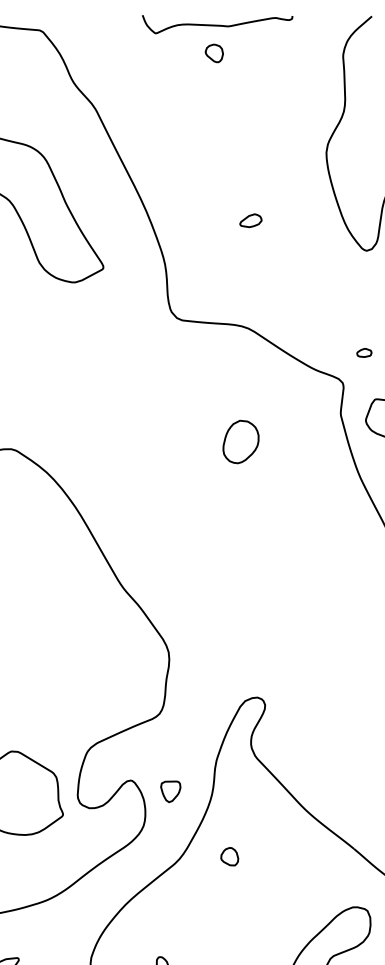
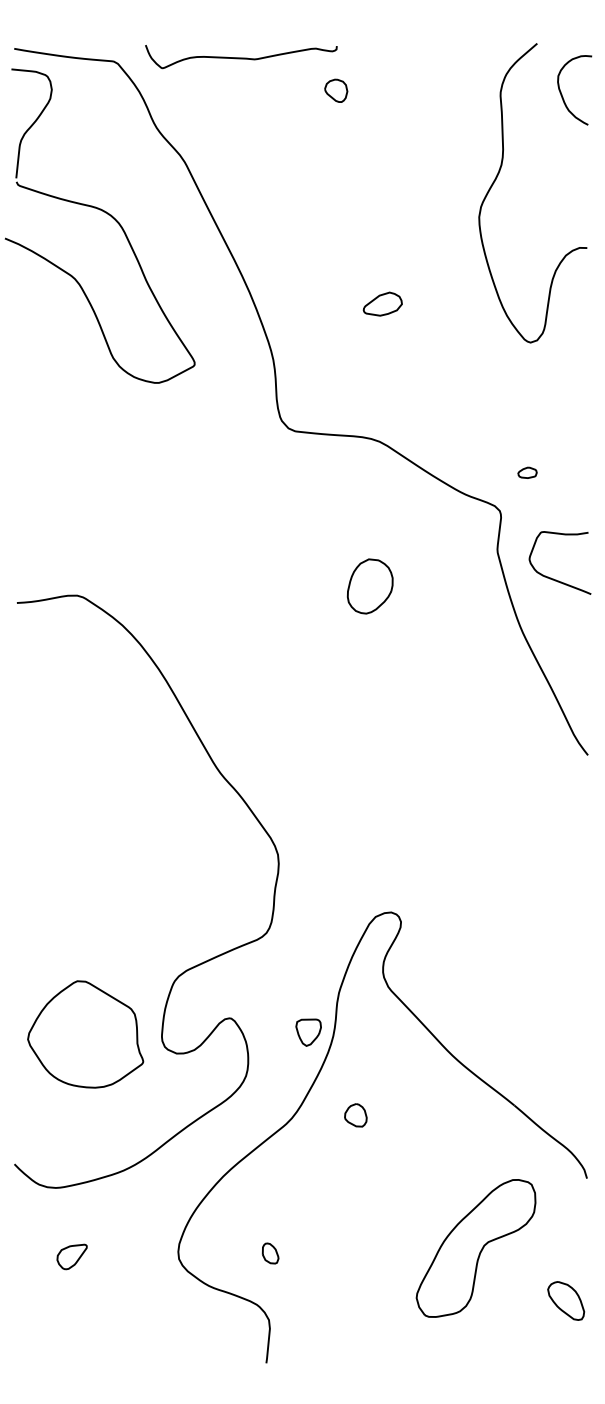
curve: (217, 24) -> (241, 57), moved
part: (250, 220) -> (382, 304), size x1.4
part: (170, 791) -> (308, 1032), moved

